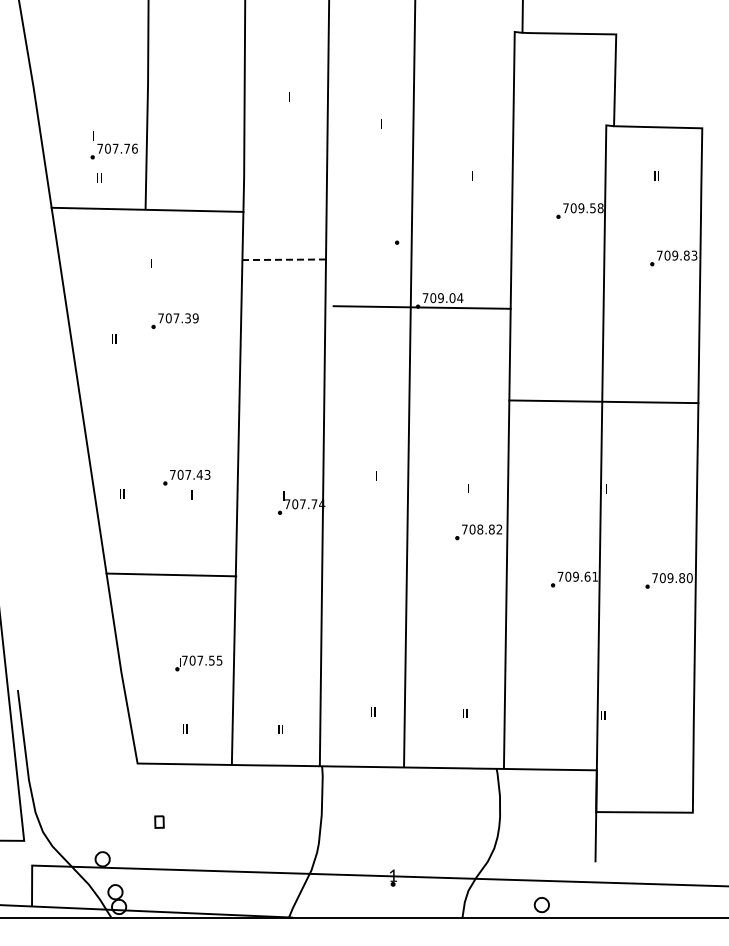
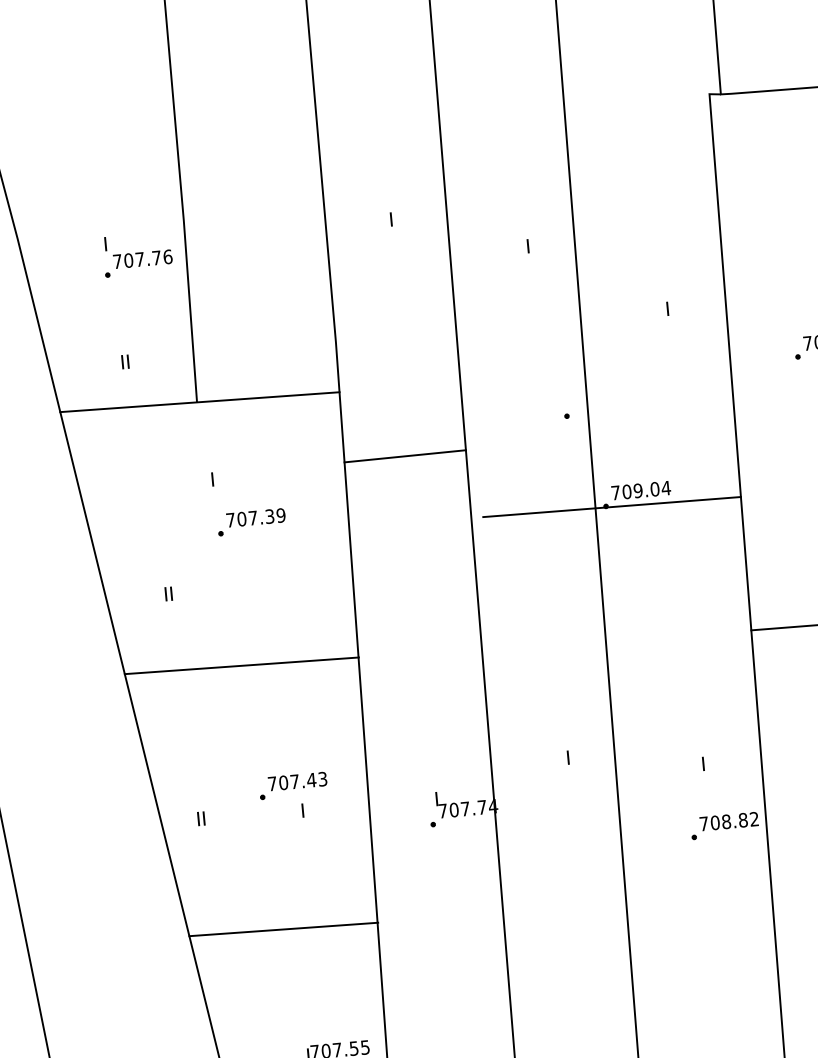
part: (113, 145) -> (136, 255), moved
line: (284, 259) -> (405, 455), dashed -> solid
part: (174, 320) -> (250, 521), moved
line: (159, 392) -> (241, 665), added

